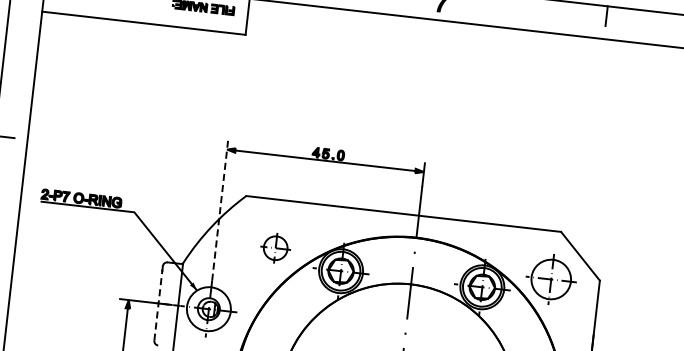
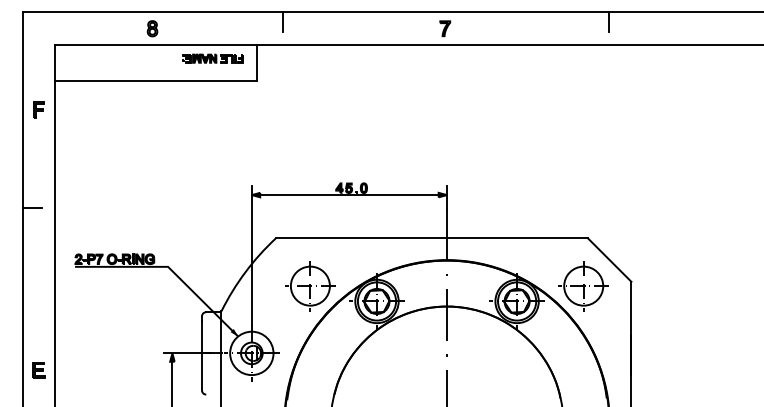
part: (21, 38) -> (38, 109), added
line: (219, 210) -> (251, 255), dashed -> solid
part: (275, 248) -> (310, 286), size x1.67
line: (157, 305) -> (201, 355), dashed -> solid

